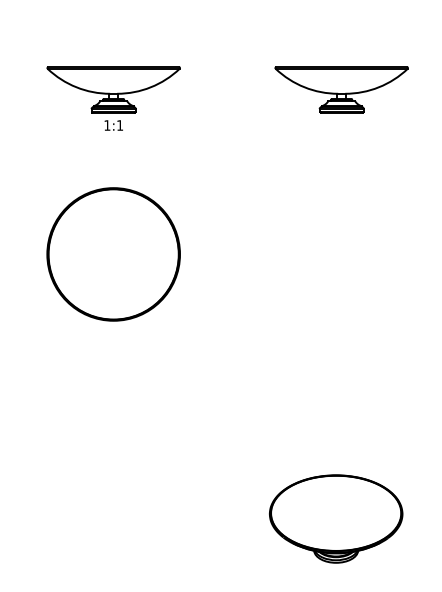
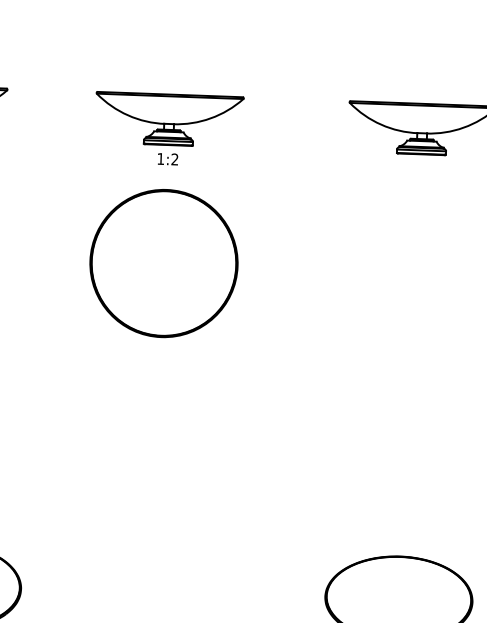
text: (119, 125) -> (174, 159), 1:1 -> 1:2
part: (113, 254) -> (163, 263), moved

